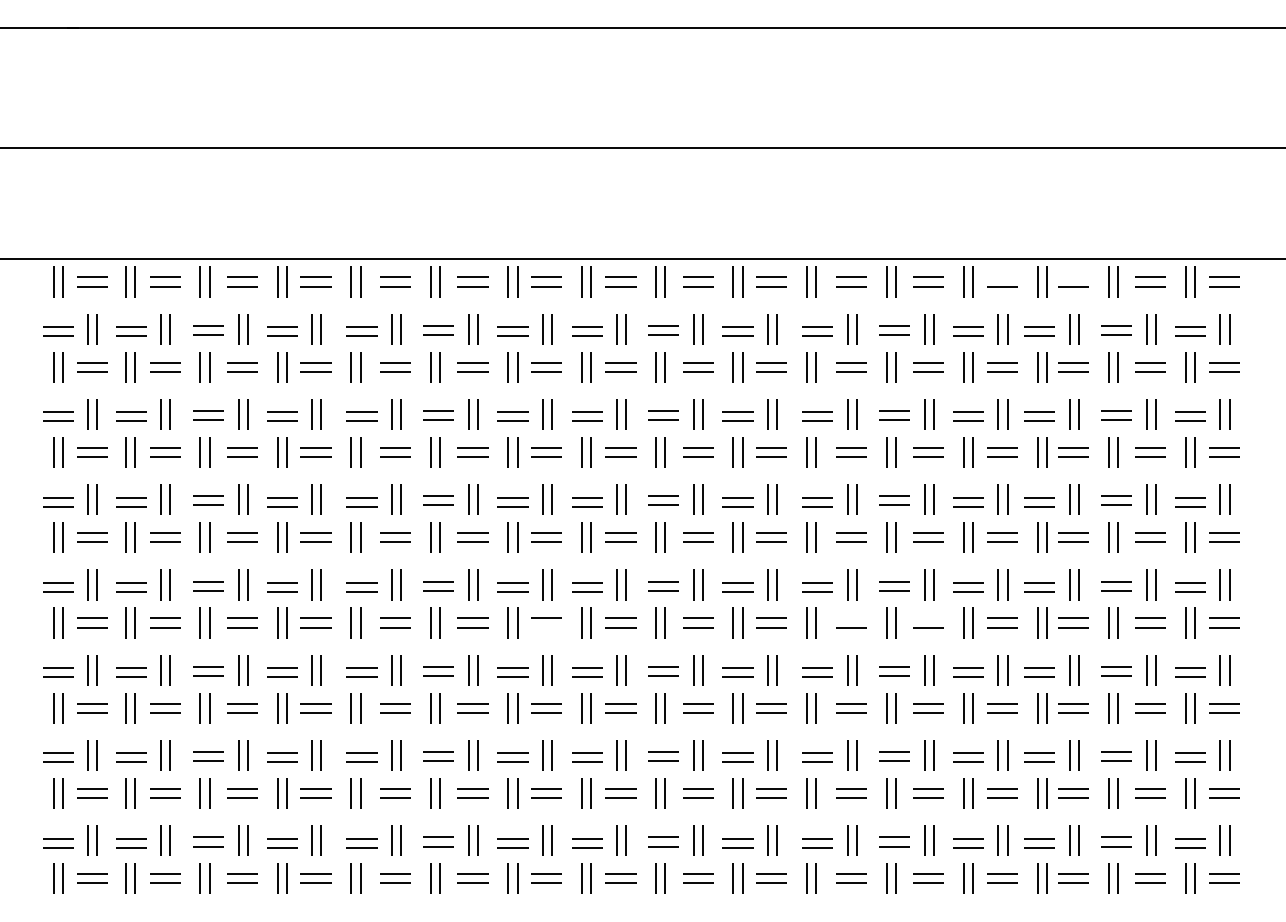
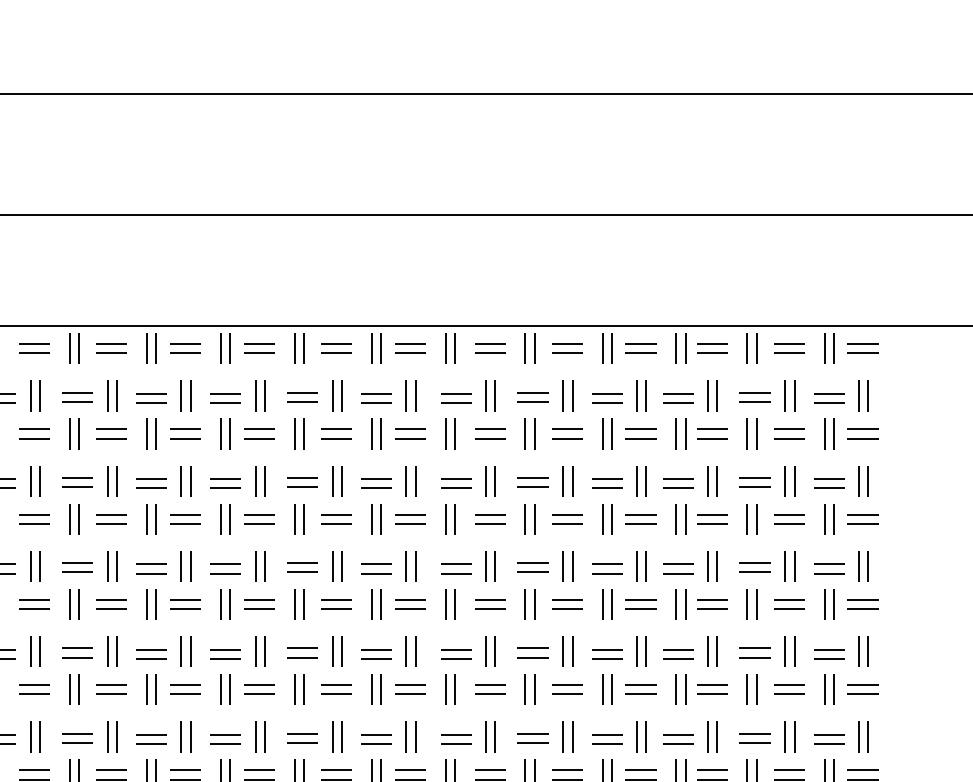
line: (1002, 276) -> (641, 343), added
line: (1073, 276) -> (712, 343), added
line: (851, 617) -> (490, 684), added
line: (928, 617) -> (567, 684), added
line: (546, 627) -> (185, 694), added

